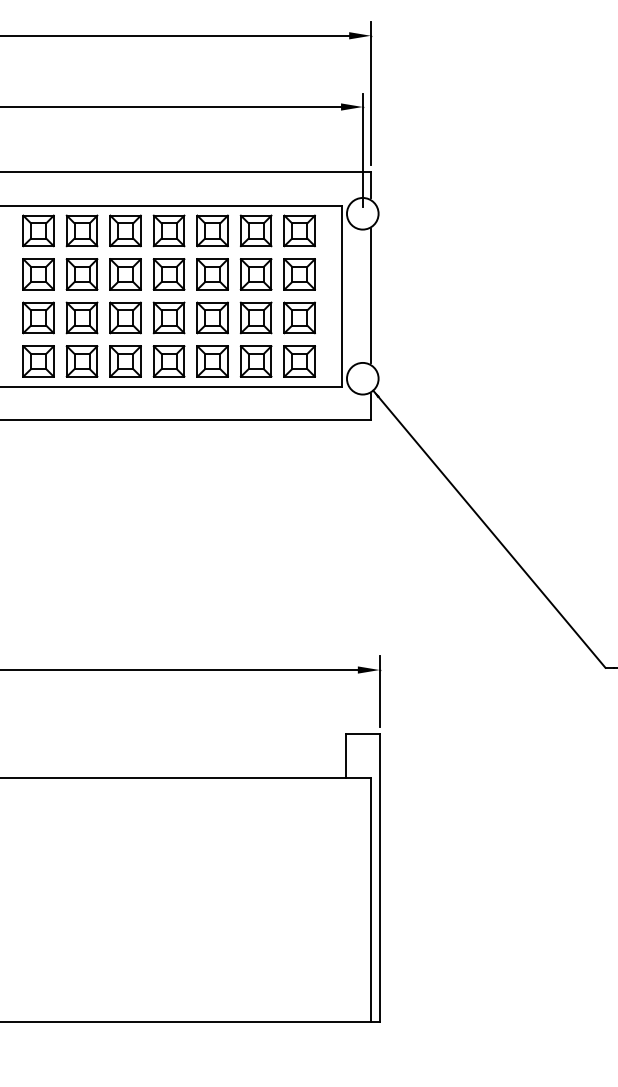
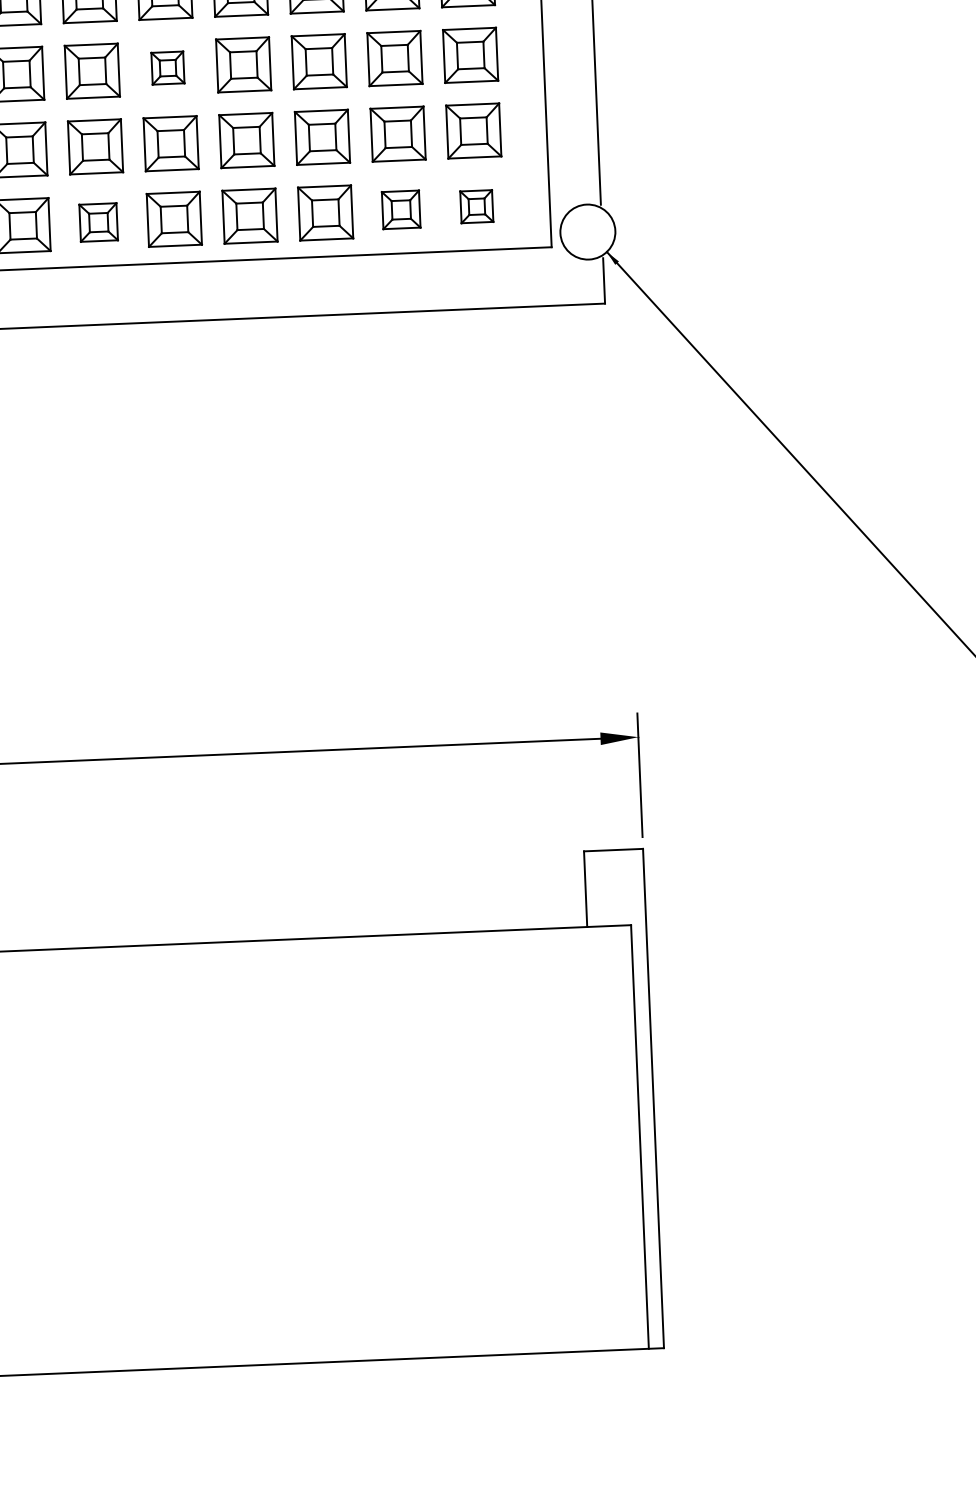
part: (125, 274) -> (167, 68), size x0.6
part: (81, 361) -> (97, 222), size x0.7
part: (255, 361) -> (400, 209), size x0.7
part: (299, 361) -> (476, 206), size x0.6

